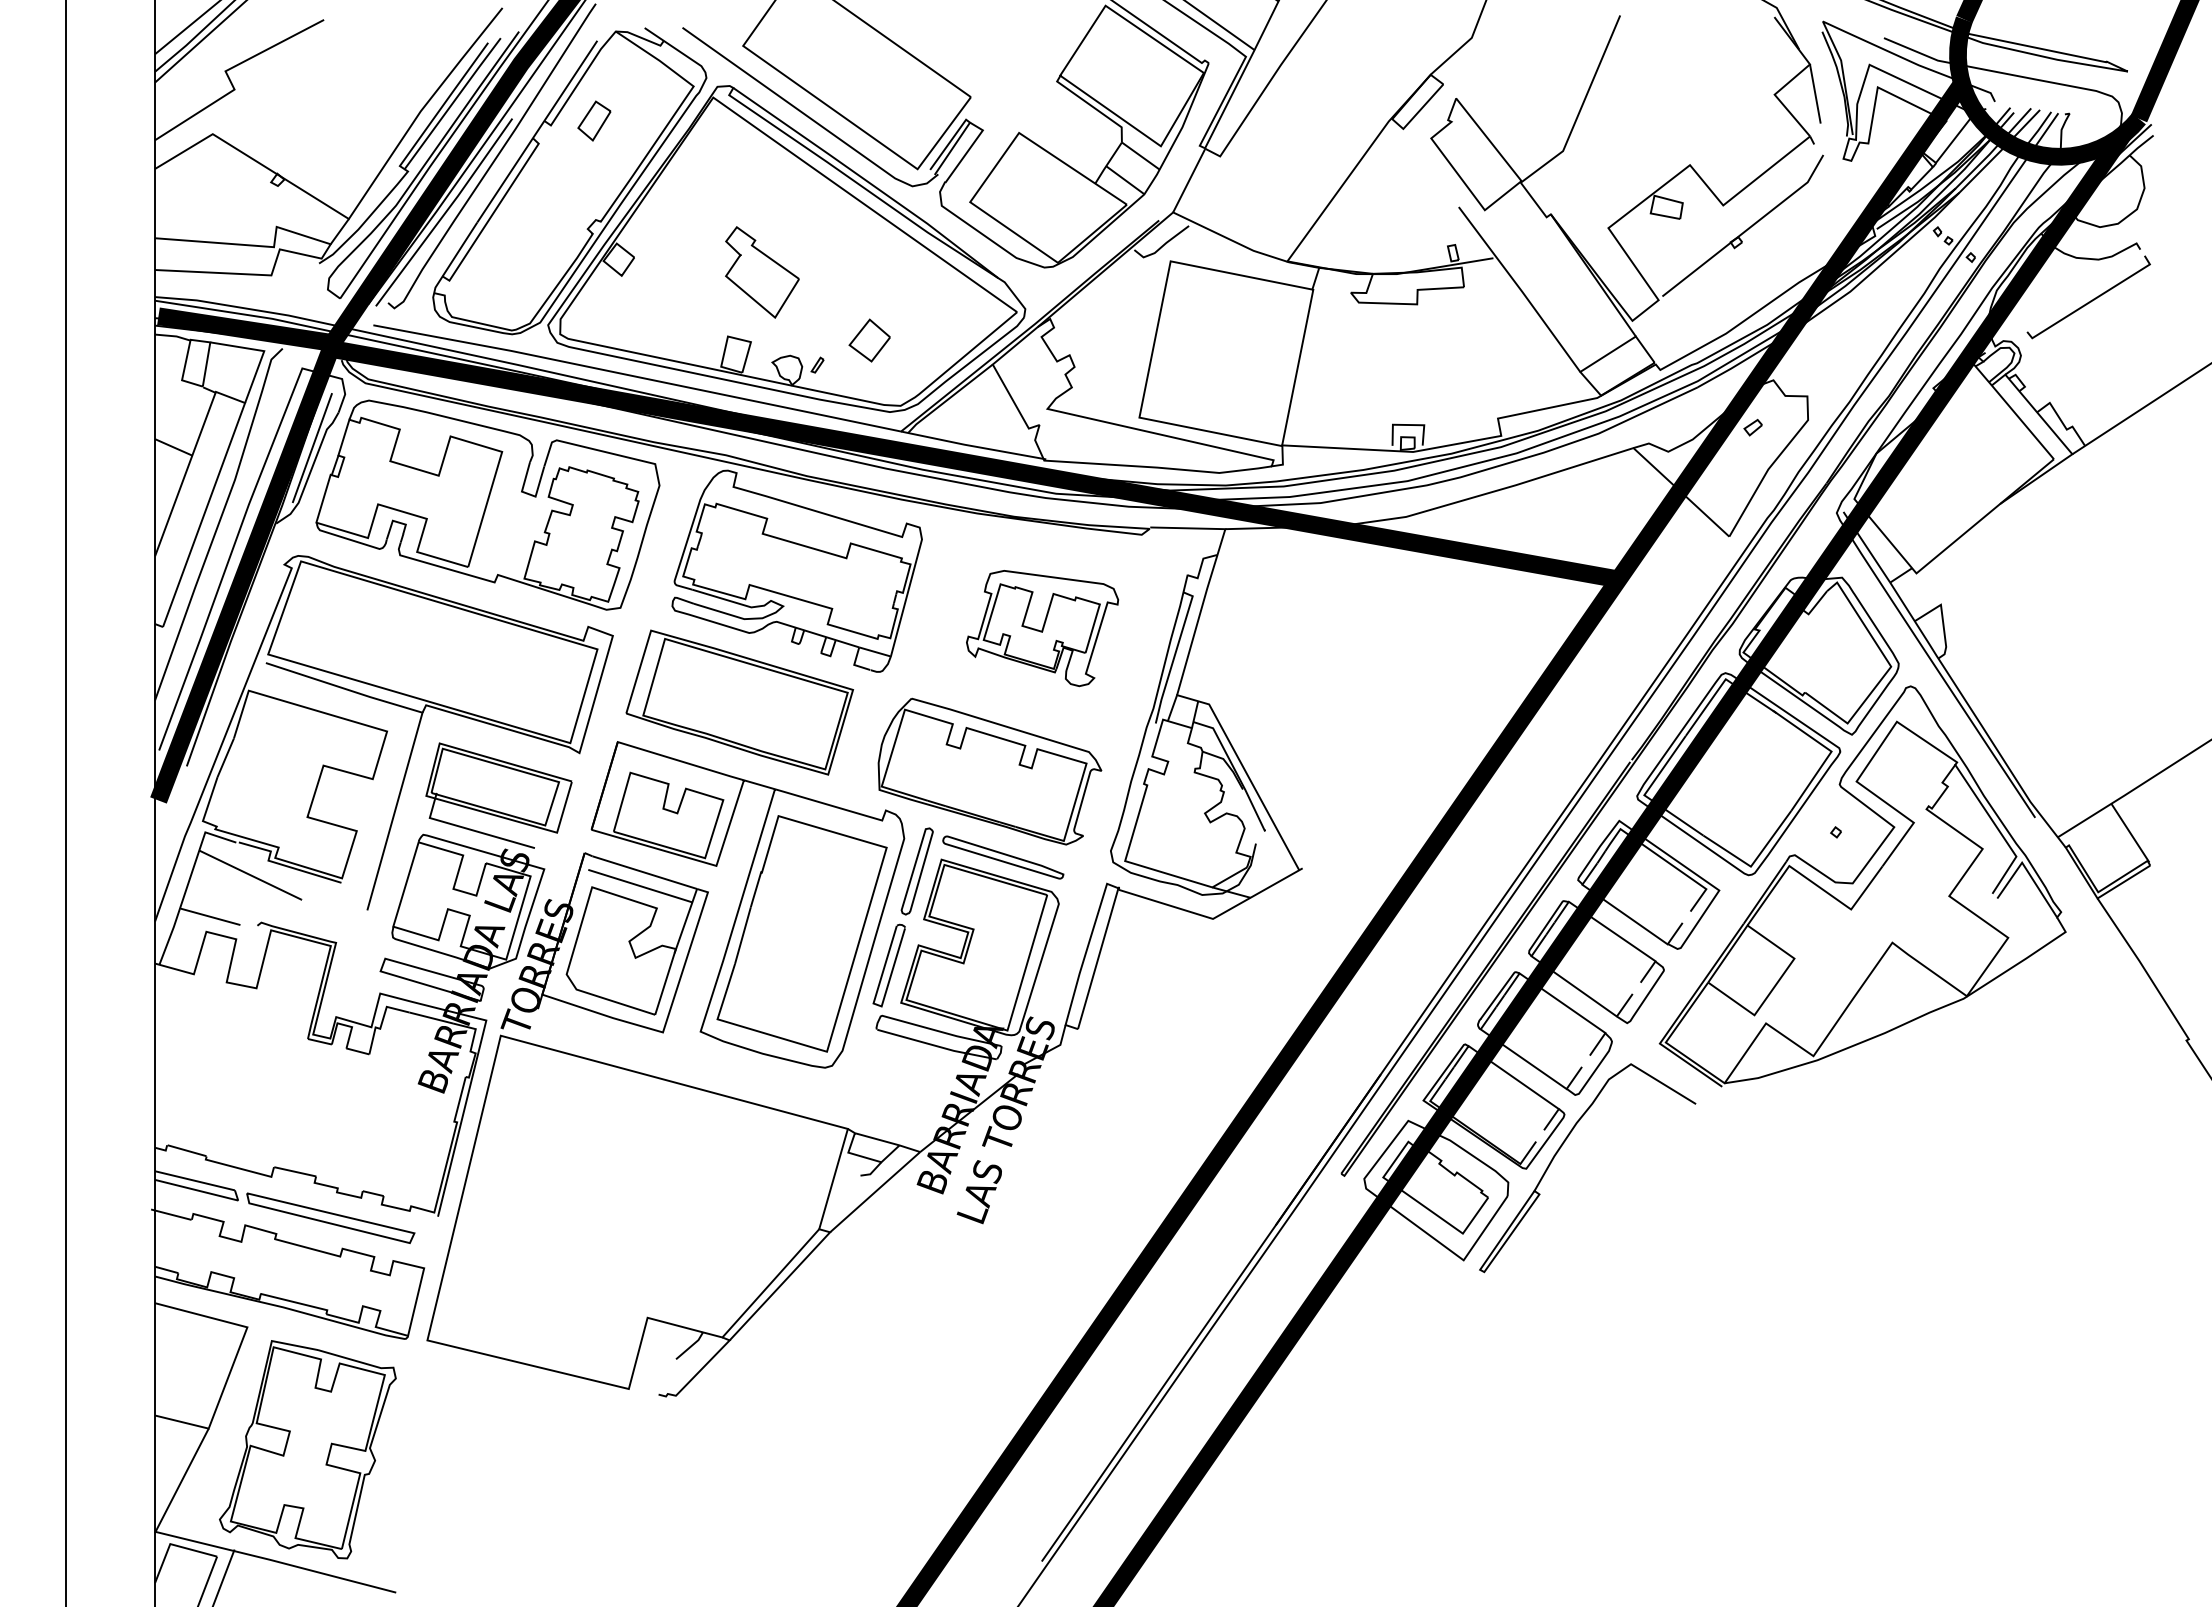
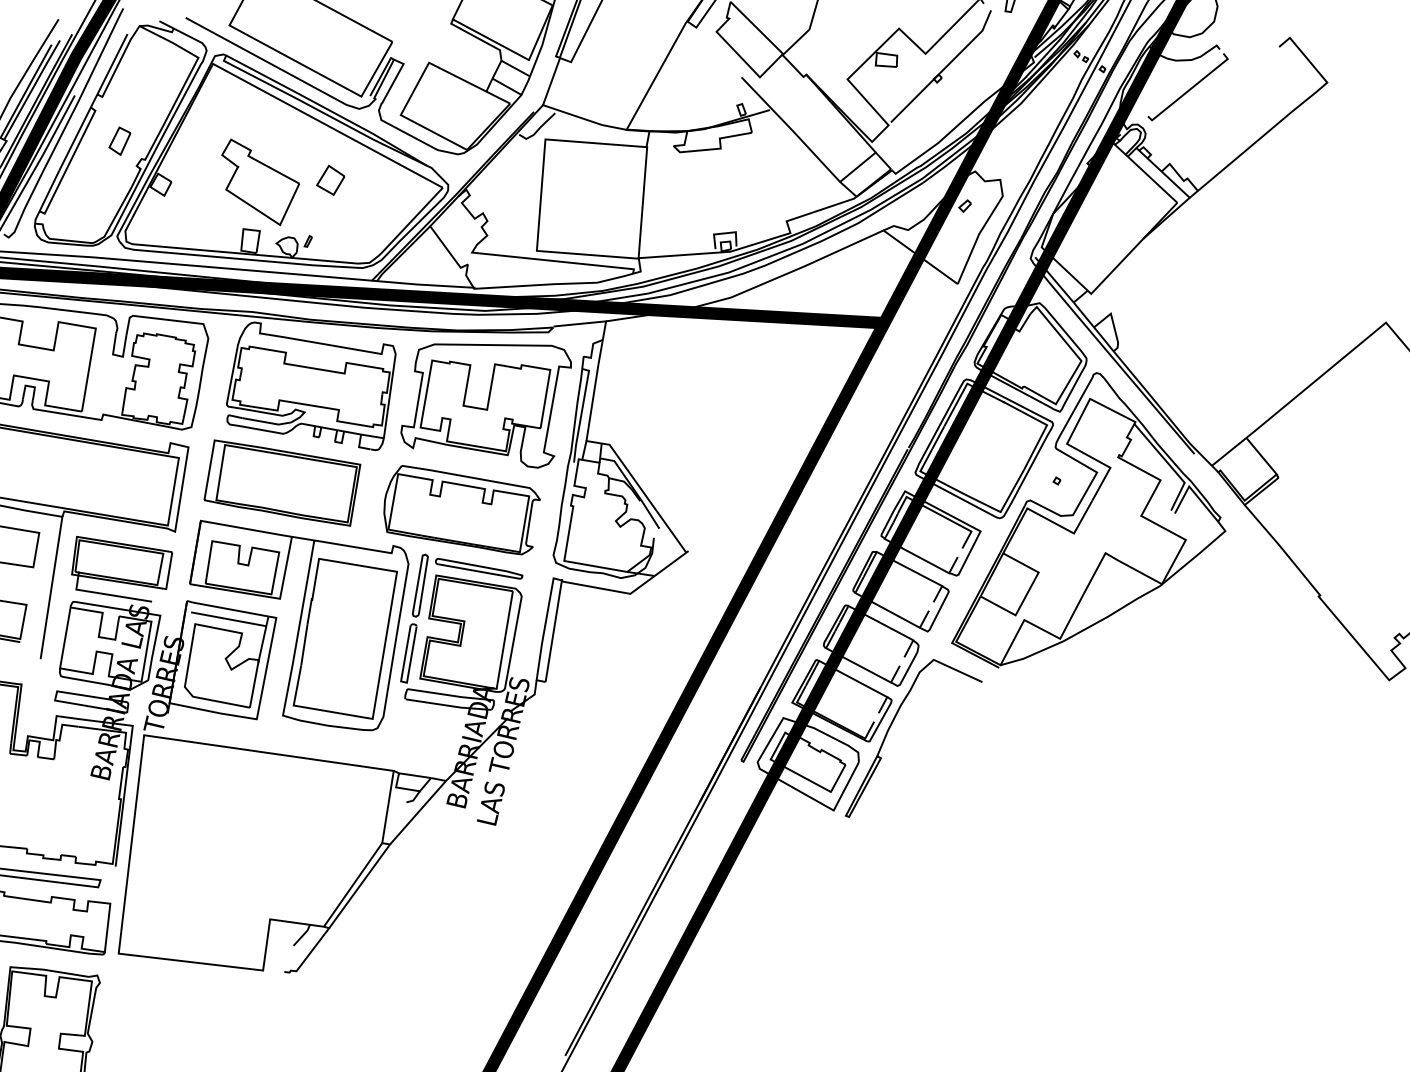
part: (594, 120) -> (120, 140), moved
part: (762, 272) -> (262, 181), size x1.43
part: (869, 340) -> (330, 180), moved
part: (1042, 628) -> (487, 405), size x1.67

